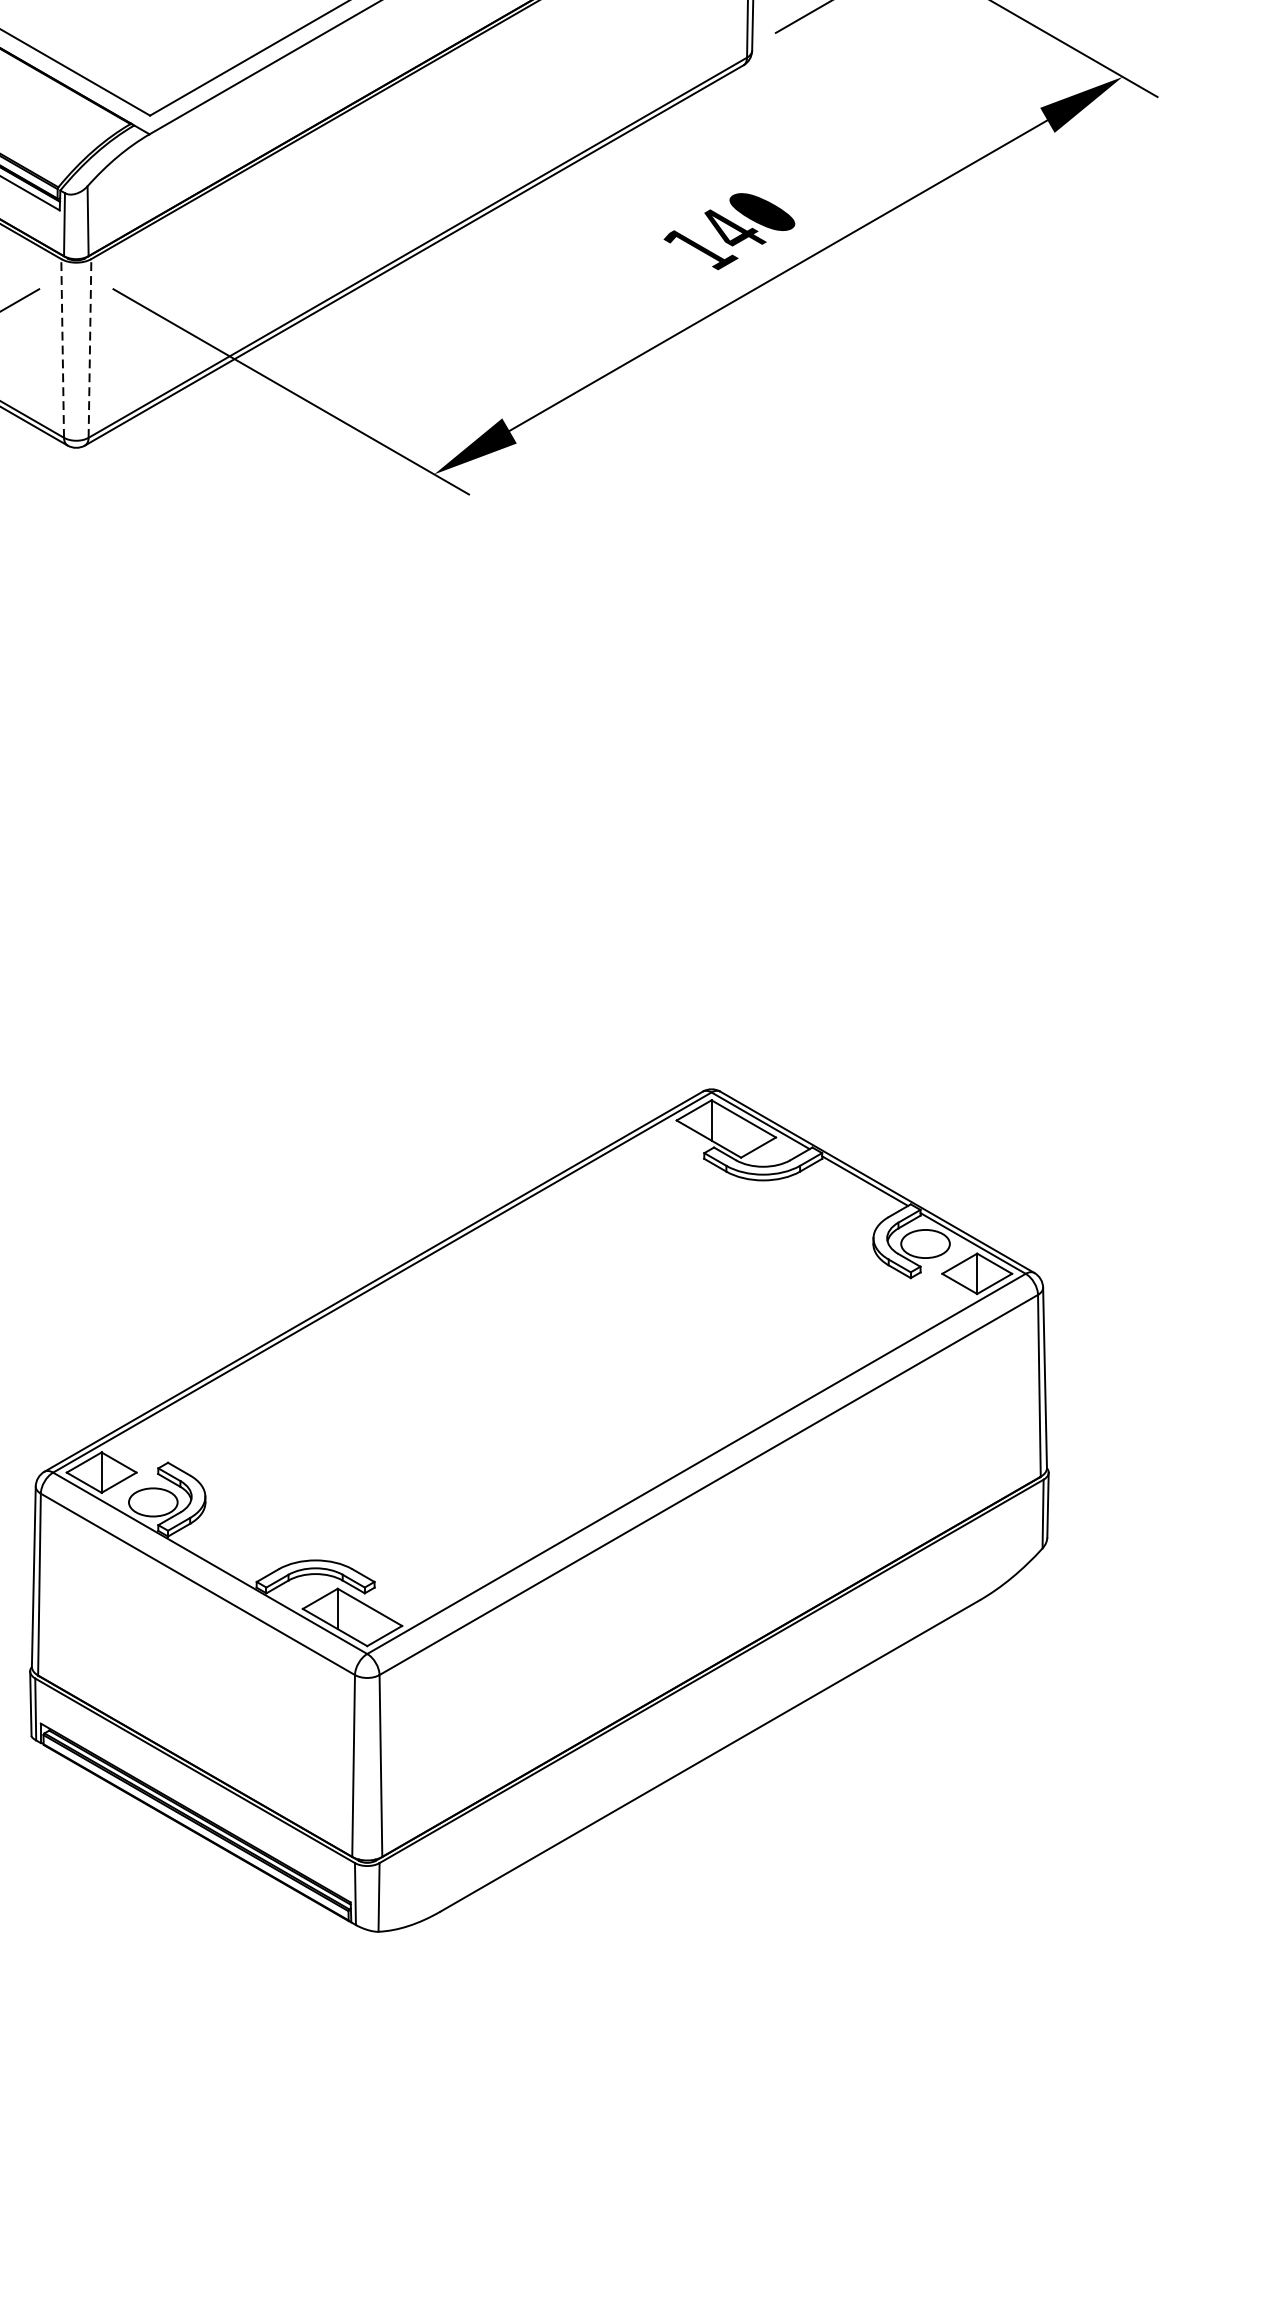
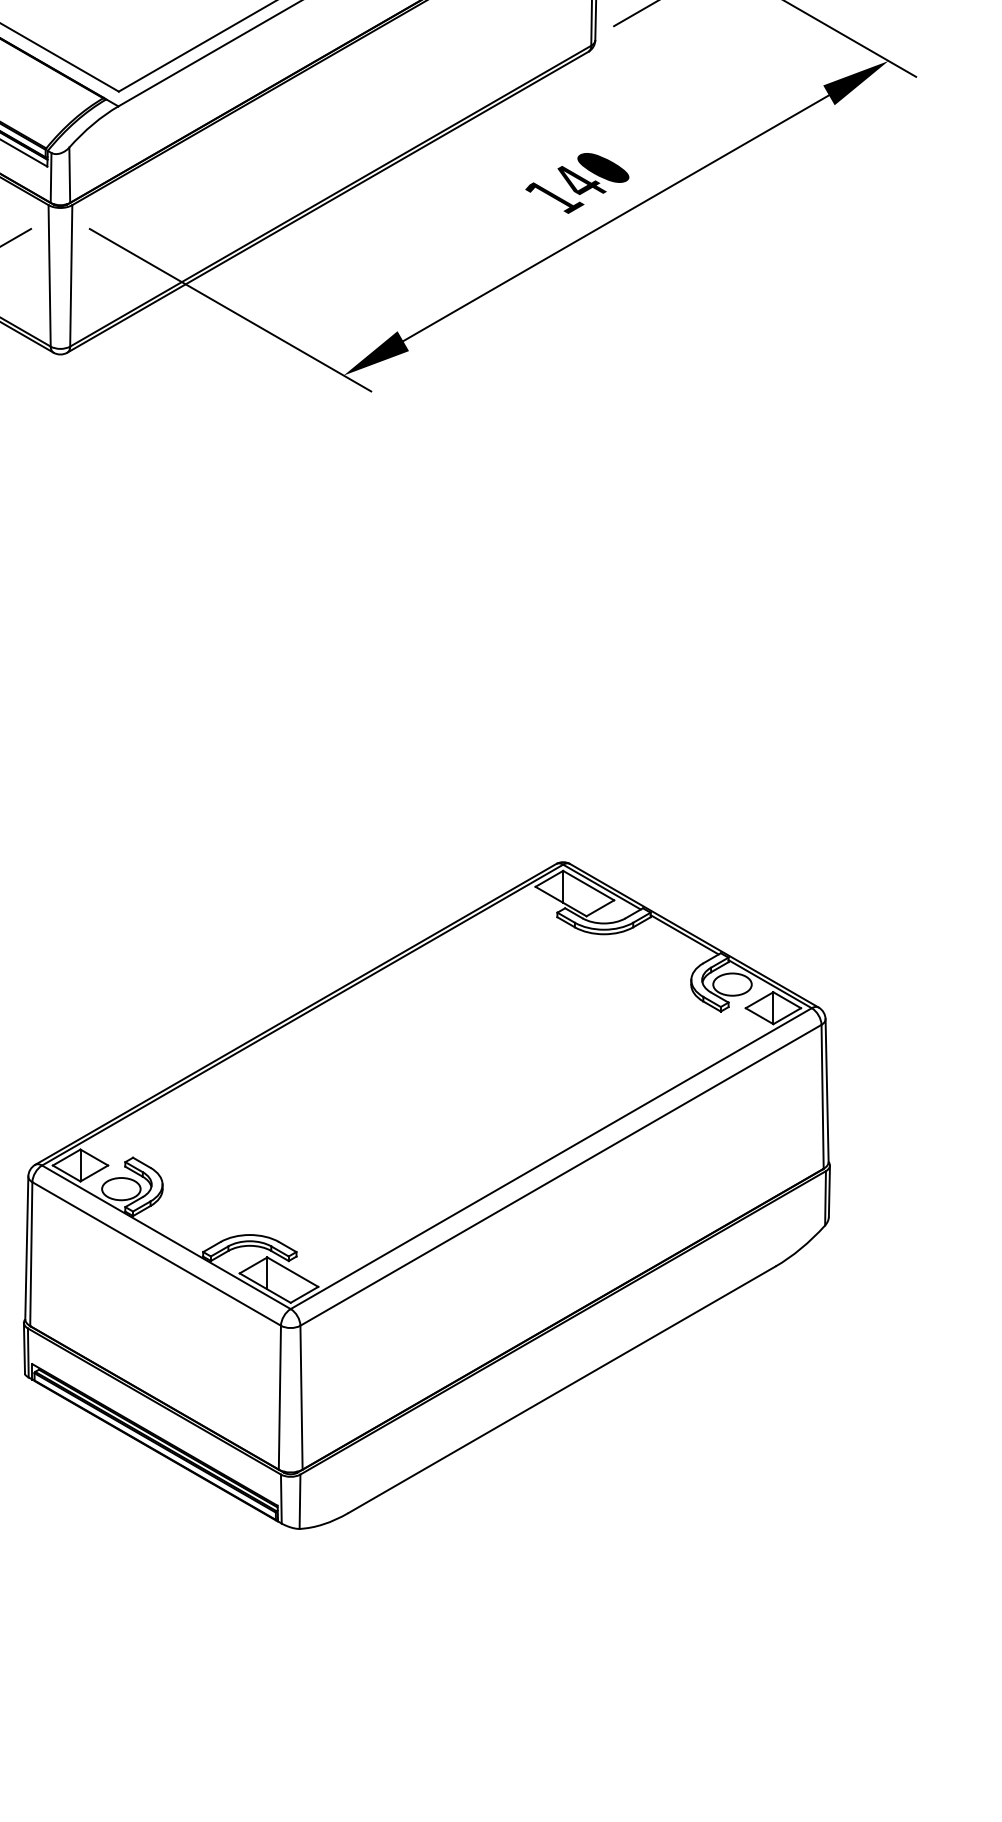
line: (62, 347) -> (49, 275), dashed -> solid
line: (90, 347) -> (71, 275), dashed -> solid

